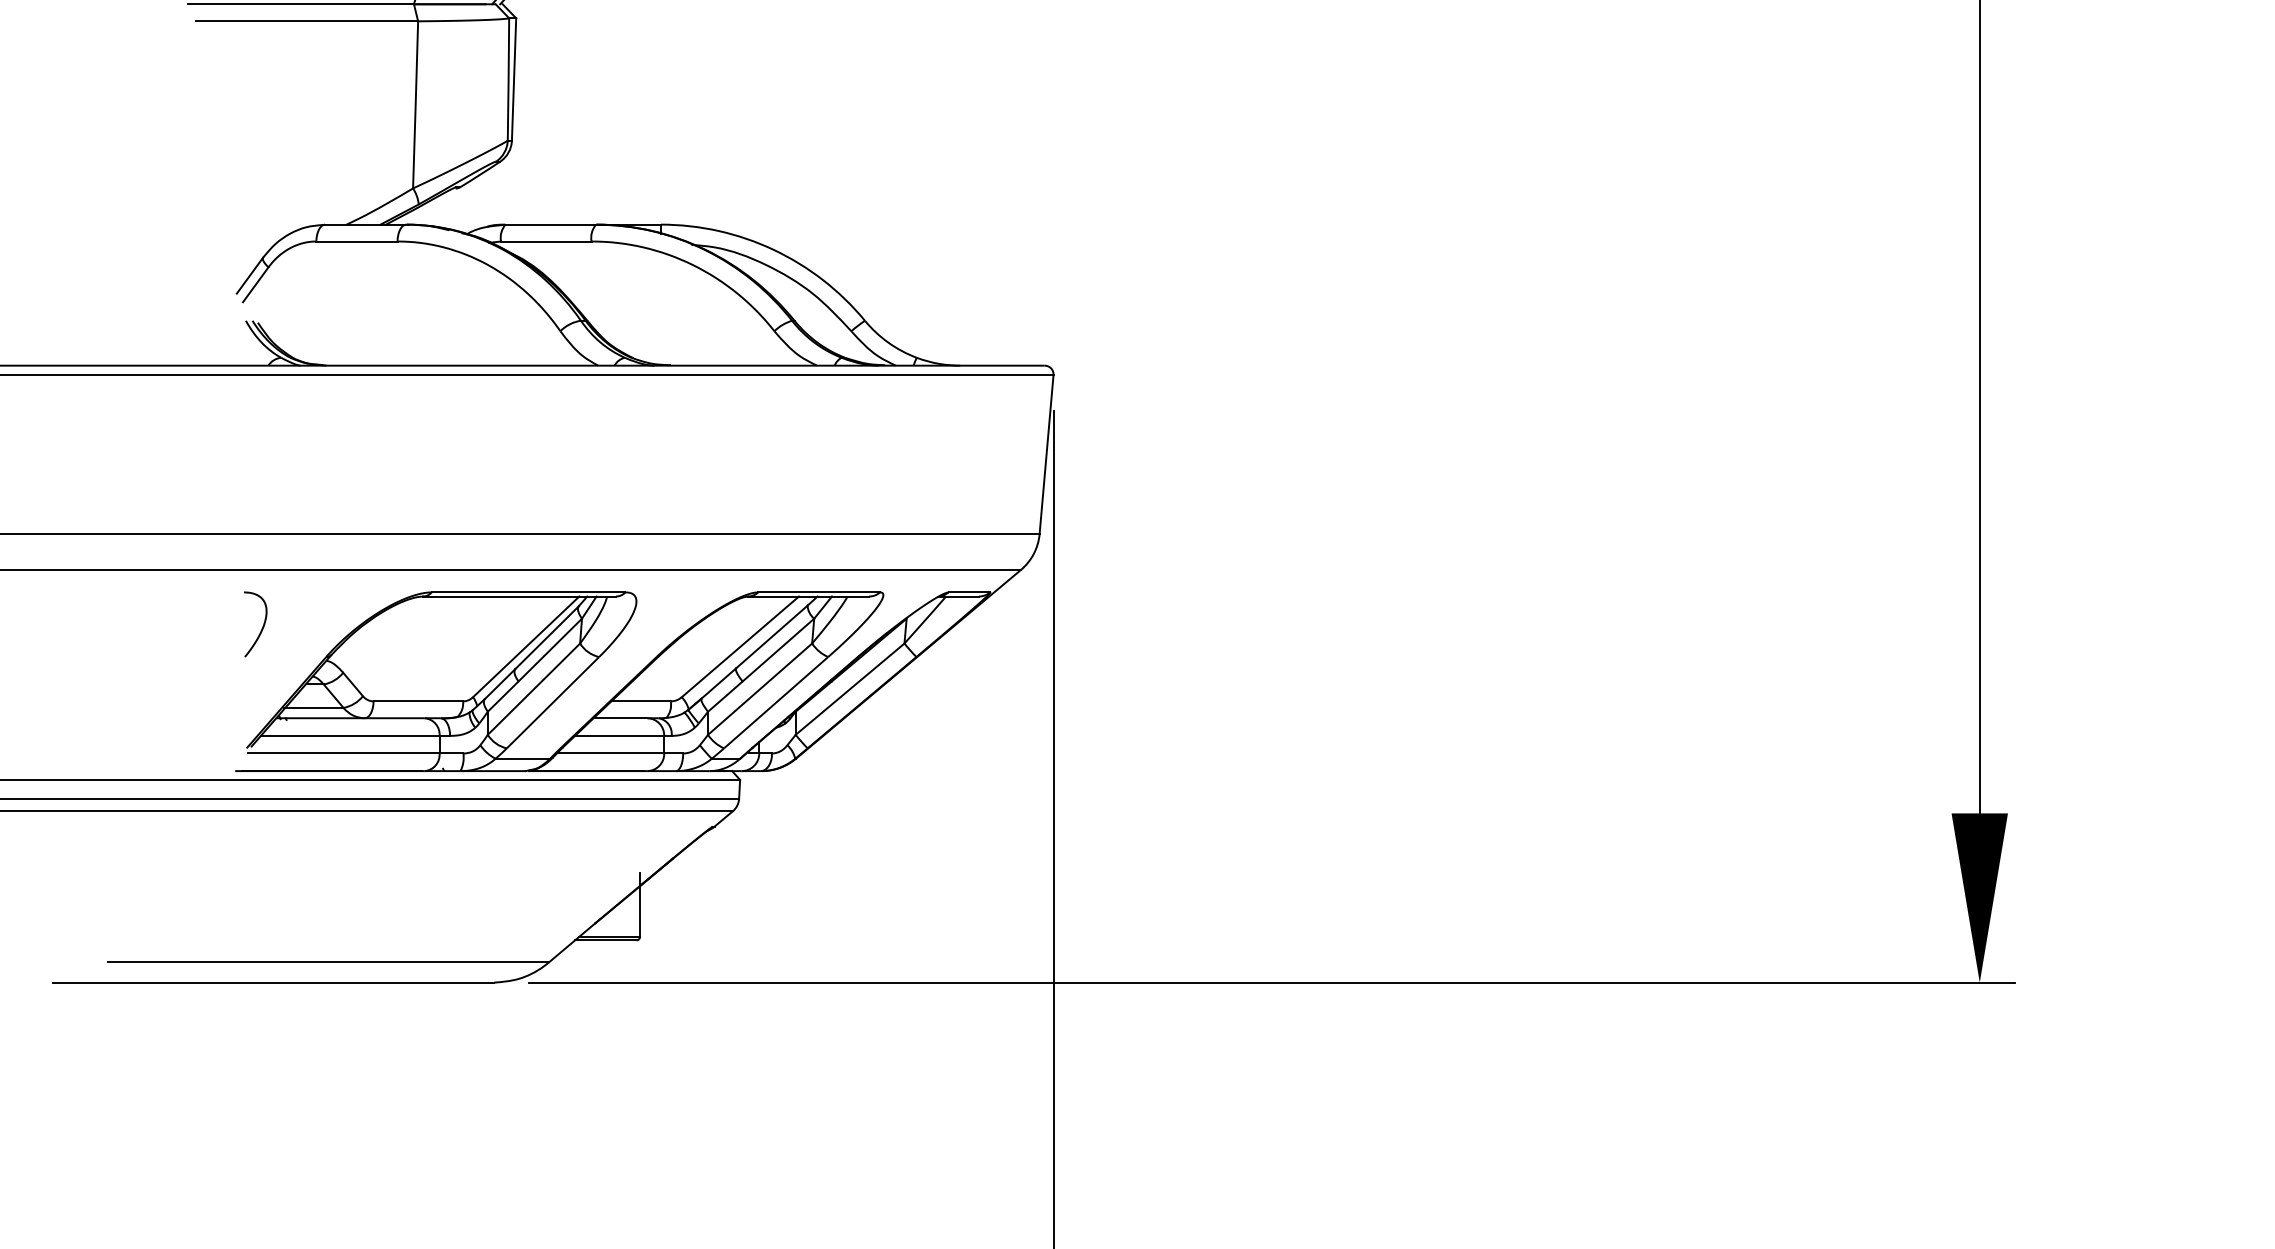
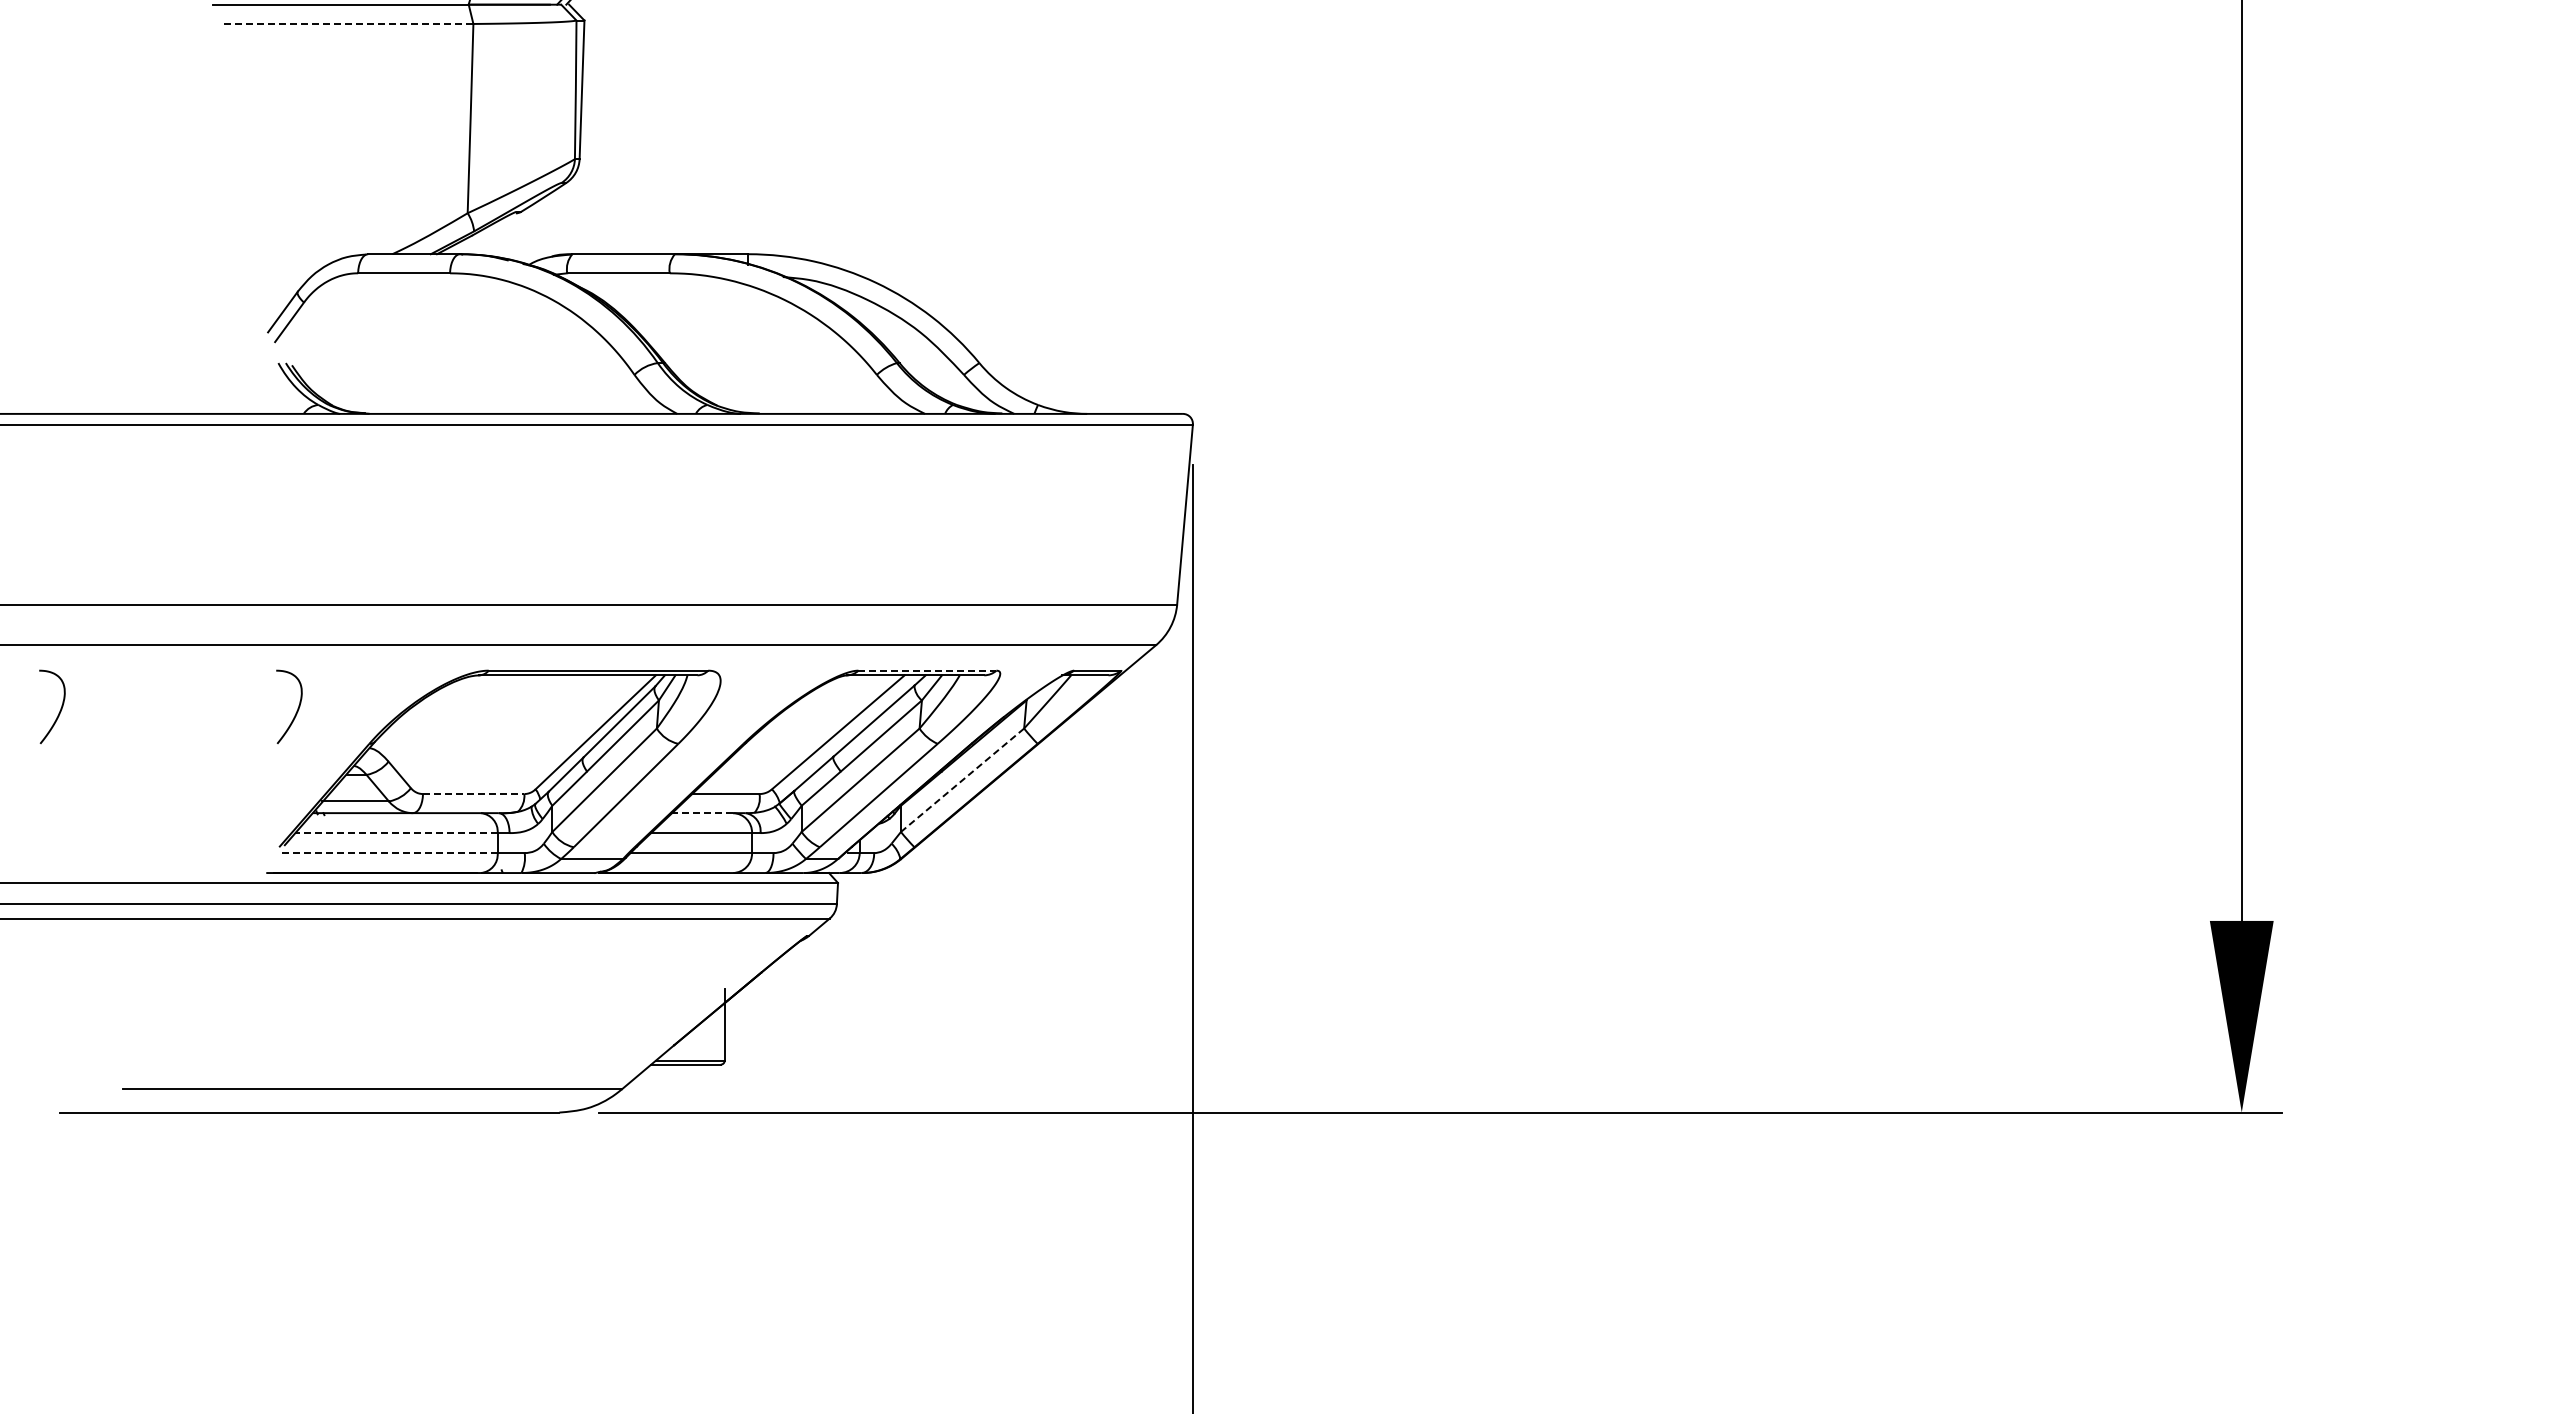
line: (306, 20) -> (347, 23), solid -> dashed
line: (819, 592) -> (927, 670), solid -> dashed
curve: (52, 627) -> (59, 710), added
line: (850, 689) -> (962, 780), solid -> dashed
line: (418, 701) -> (473, 794), solid -> dashed
line: (620, 718) -> (702, 813), solid -> dashed
line: (350, 736) -> (396, 833), solid -> dashed
line: (343, 753) -> (388, 853), solid -> dashed

